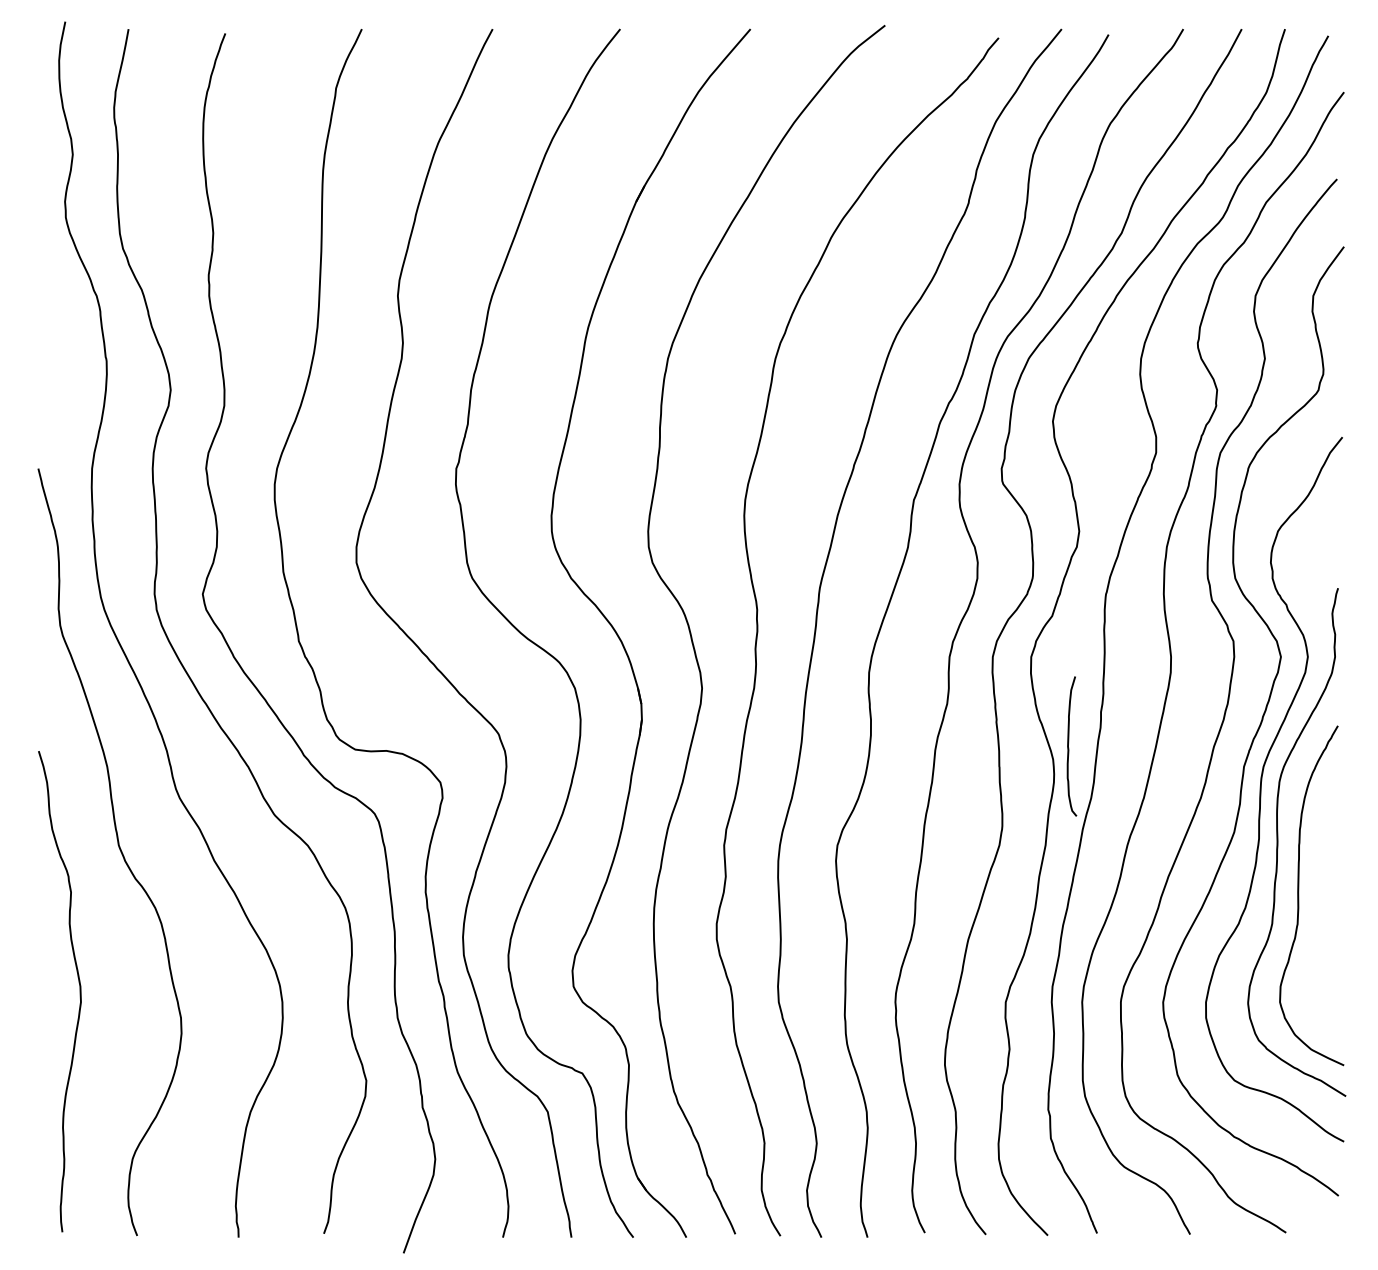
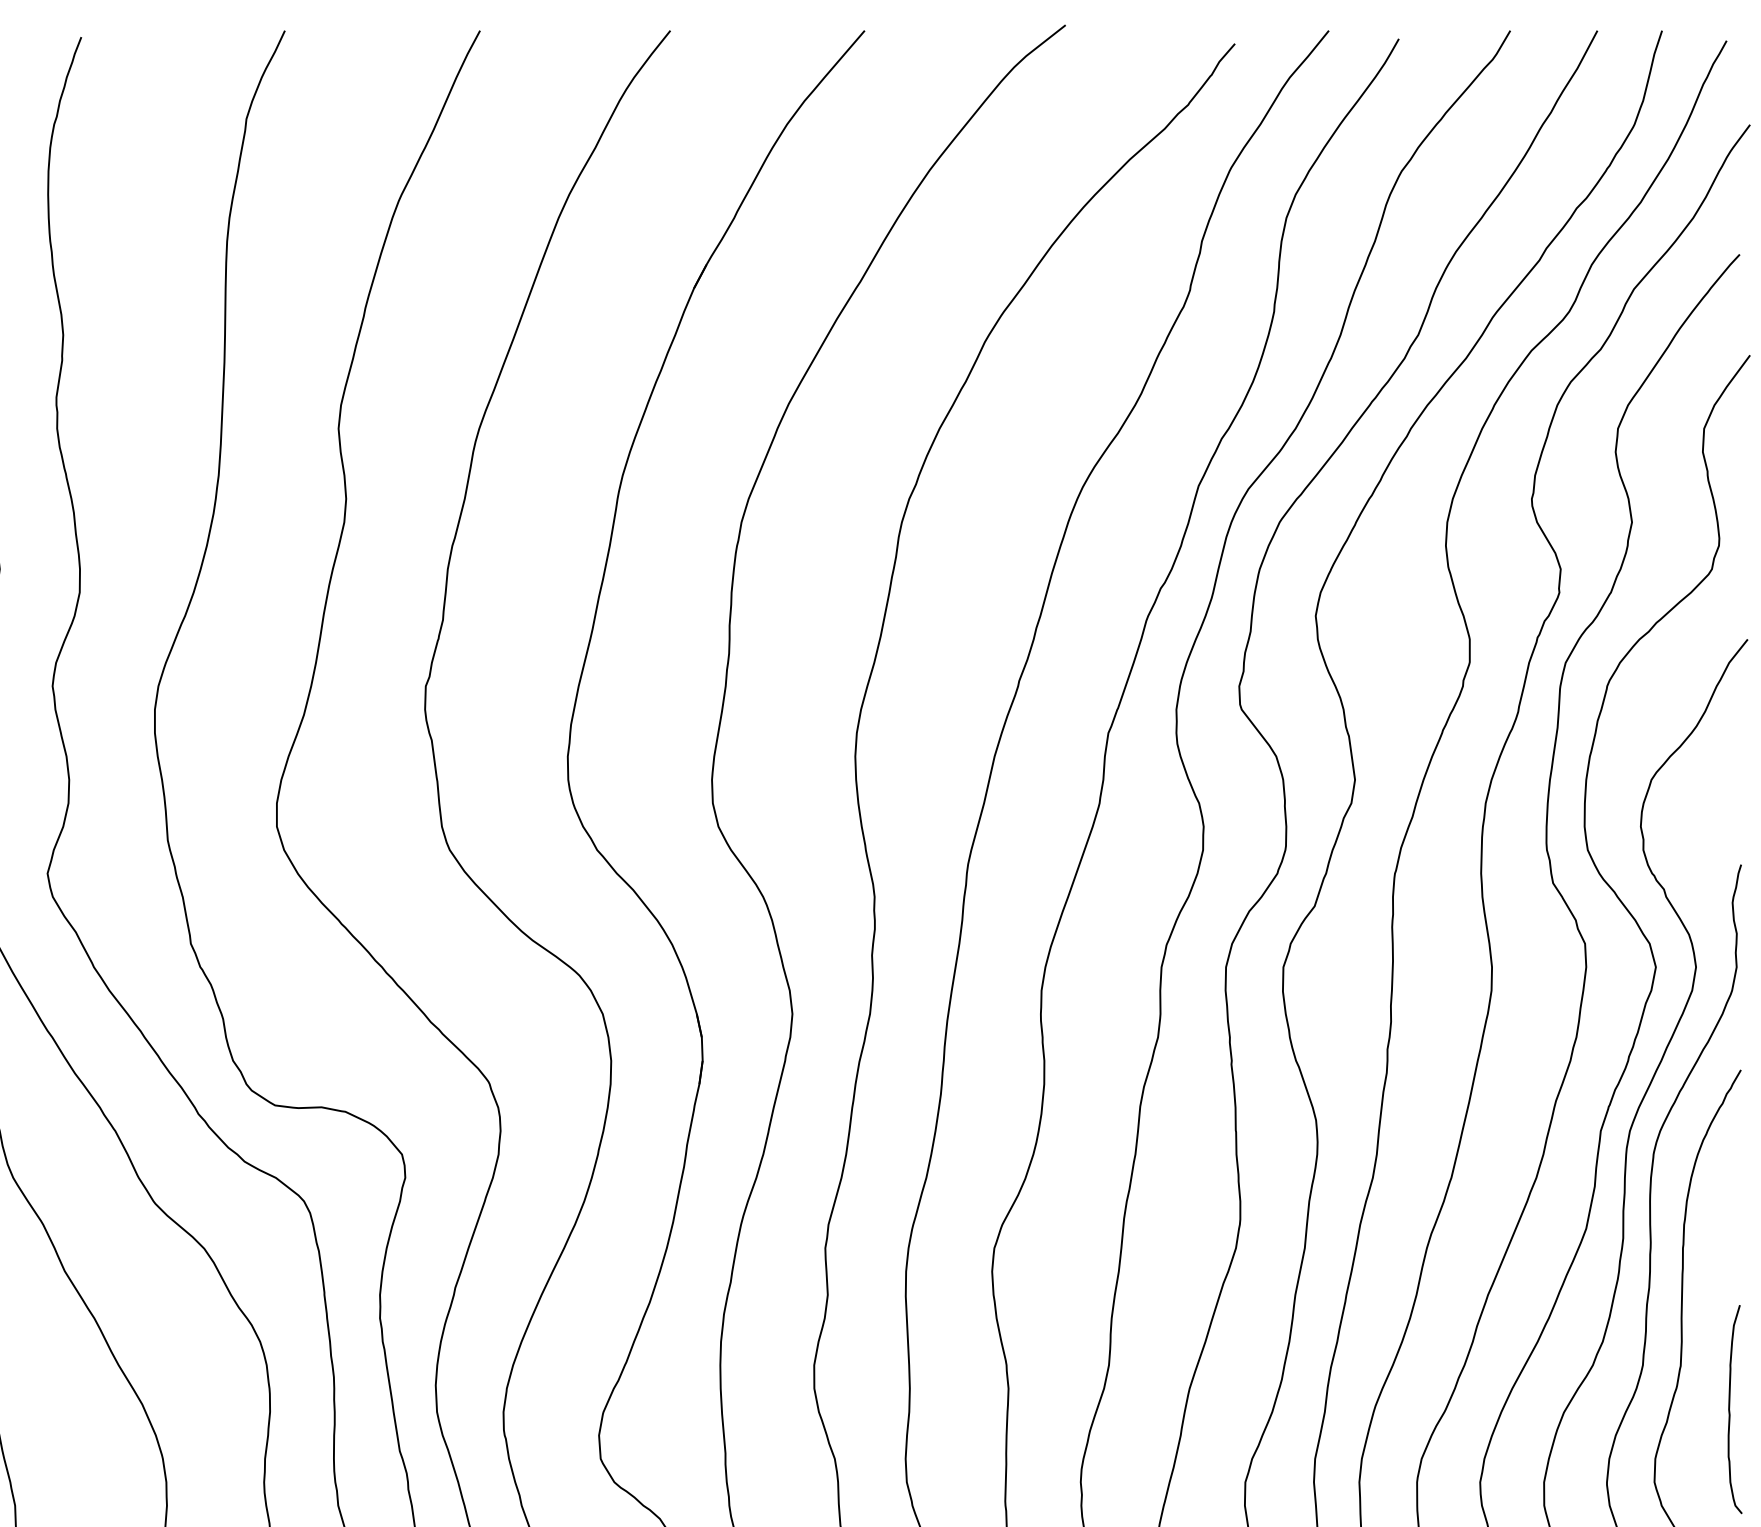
curve: (1069, 748) -> (1731, 1412), moved

